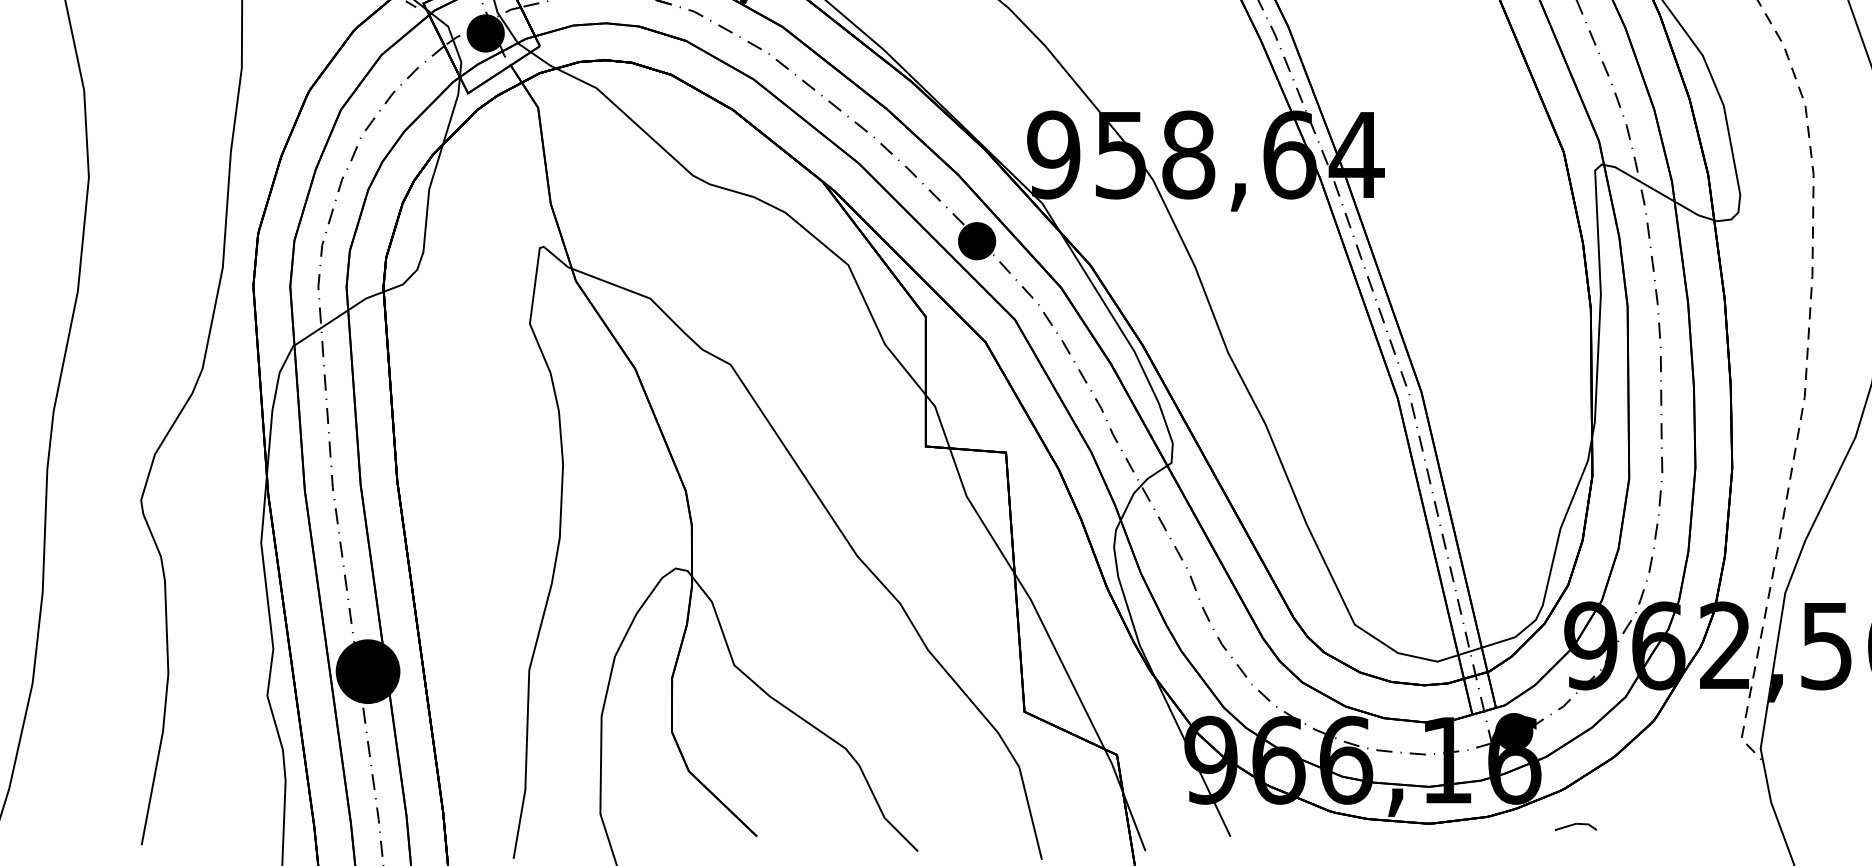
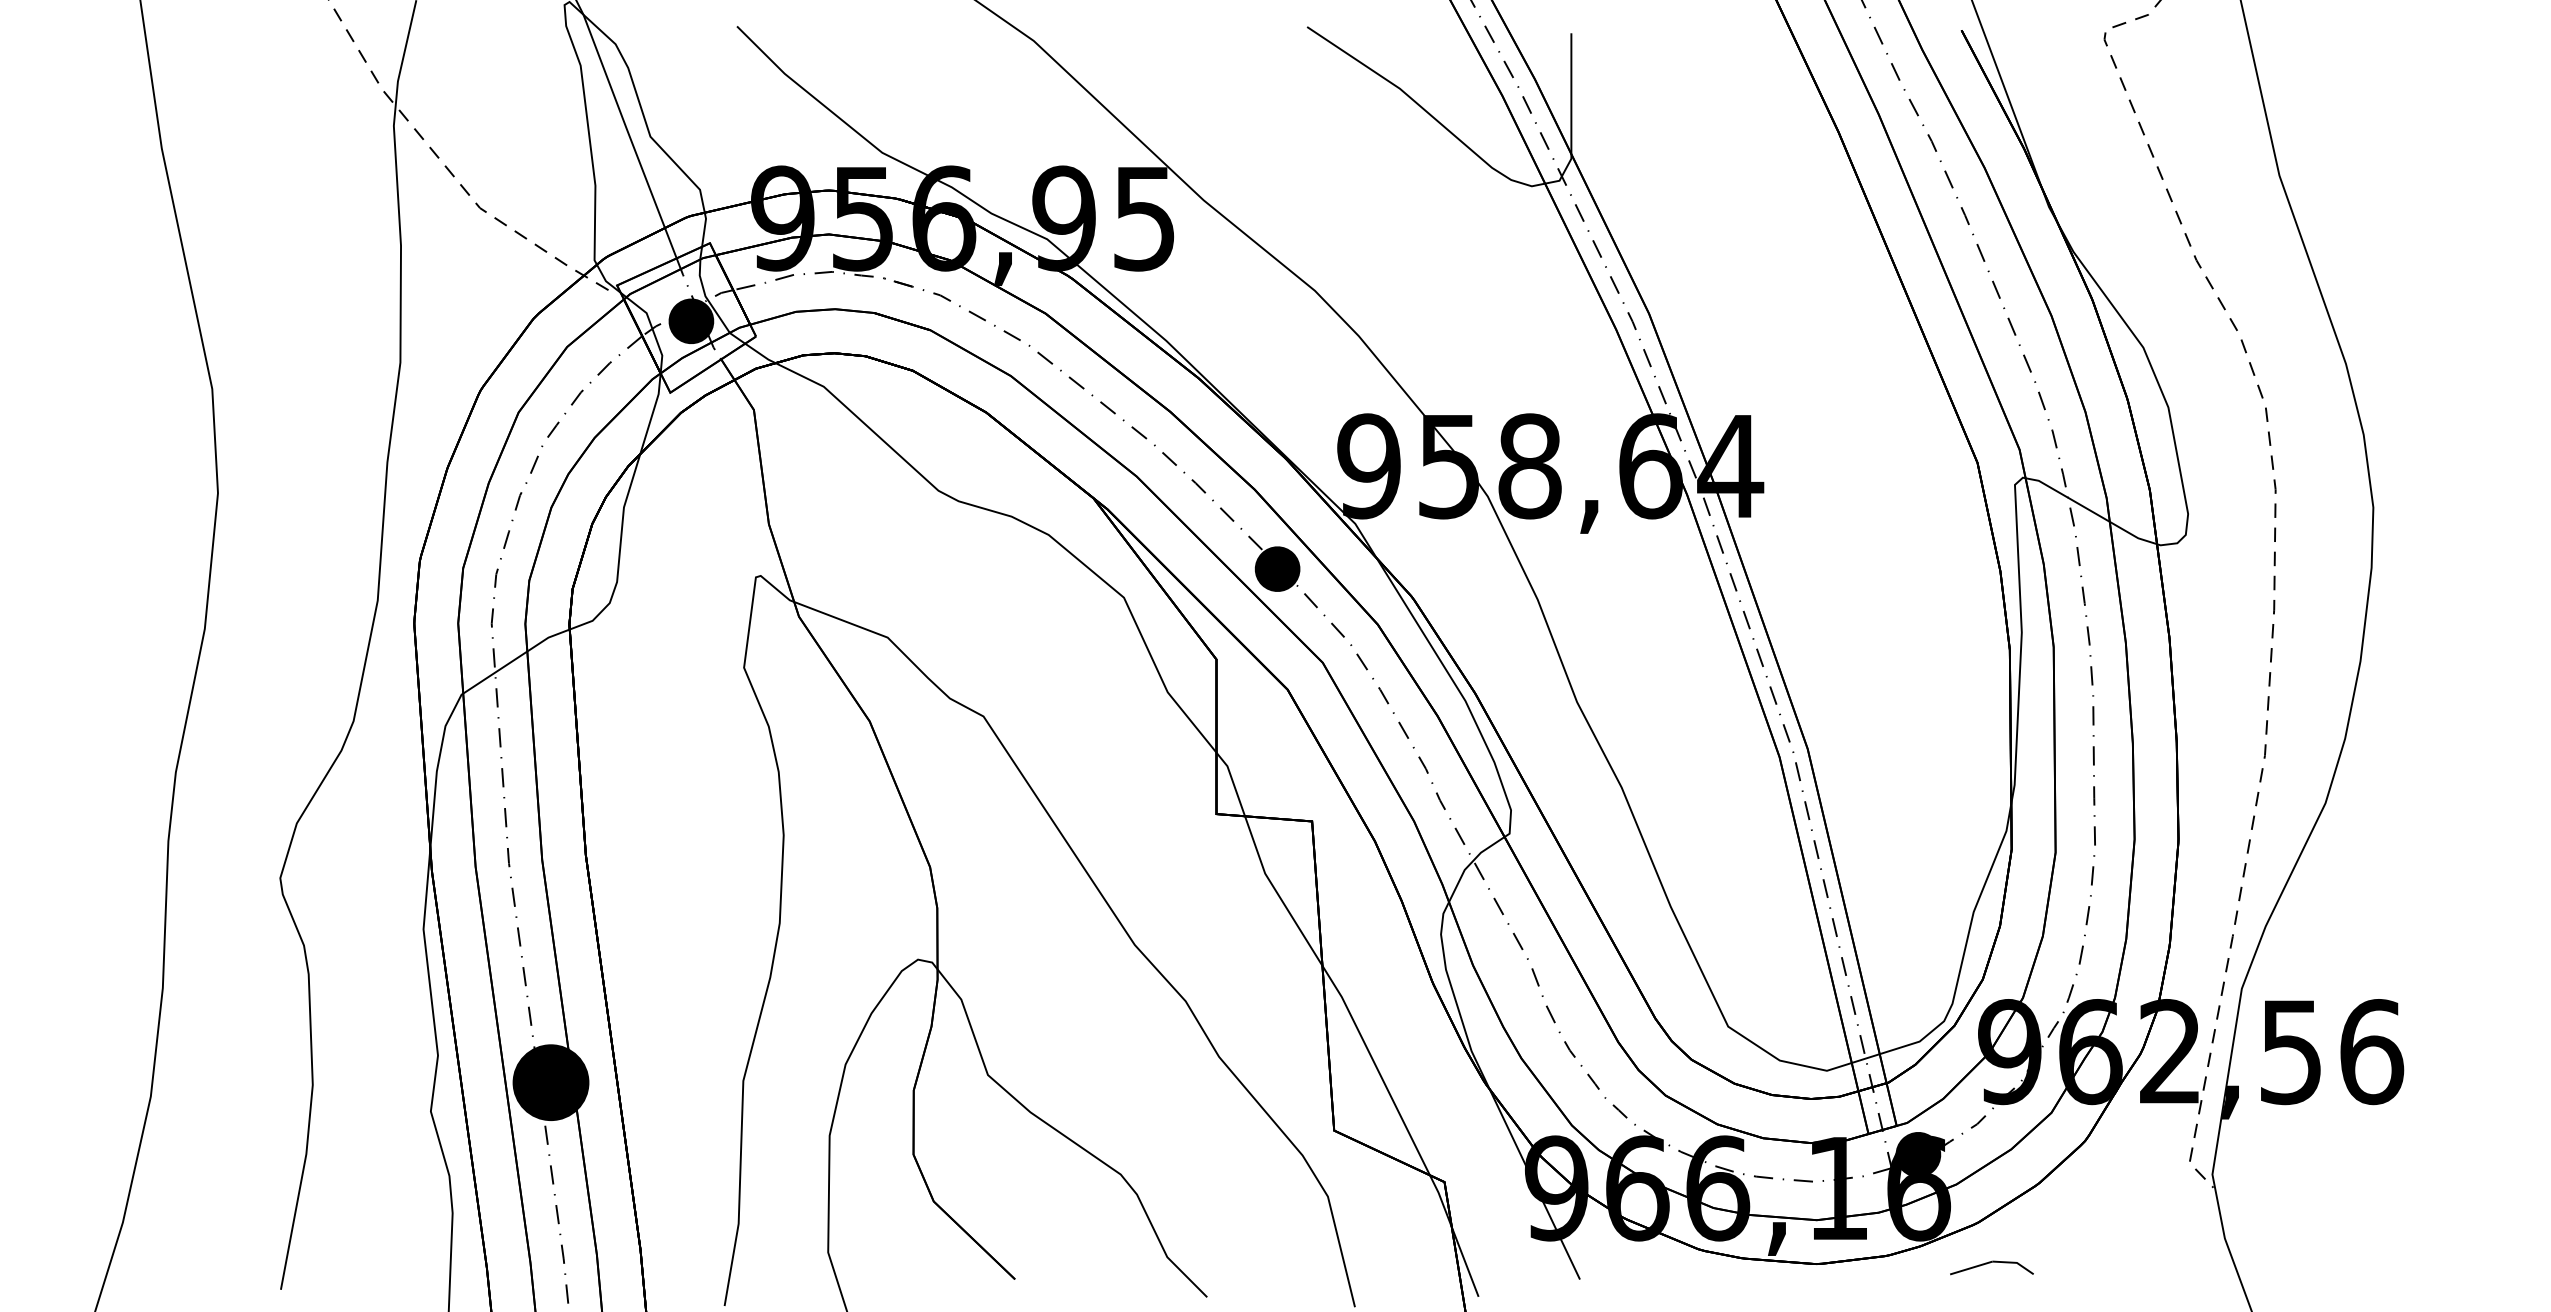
part: (1575, 826) -> (1991, 1267), size x1.67

